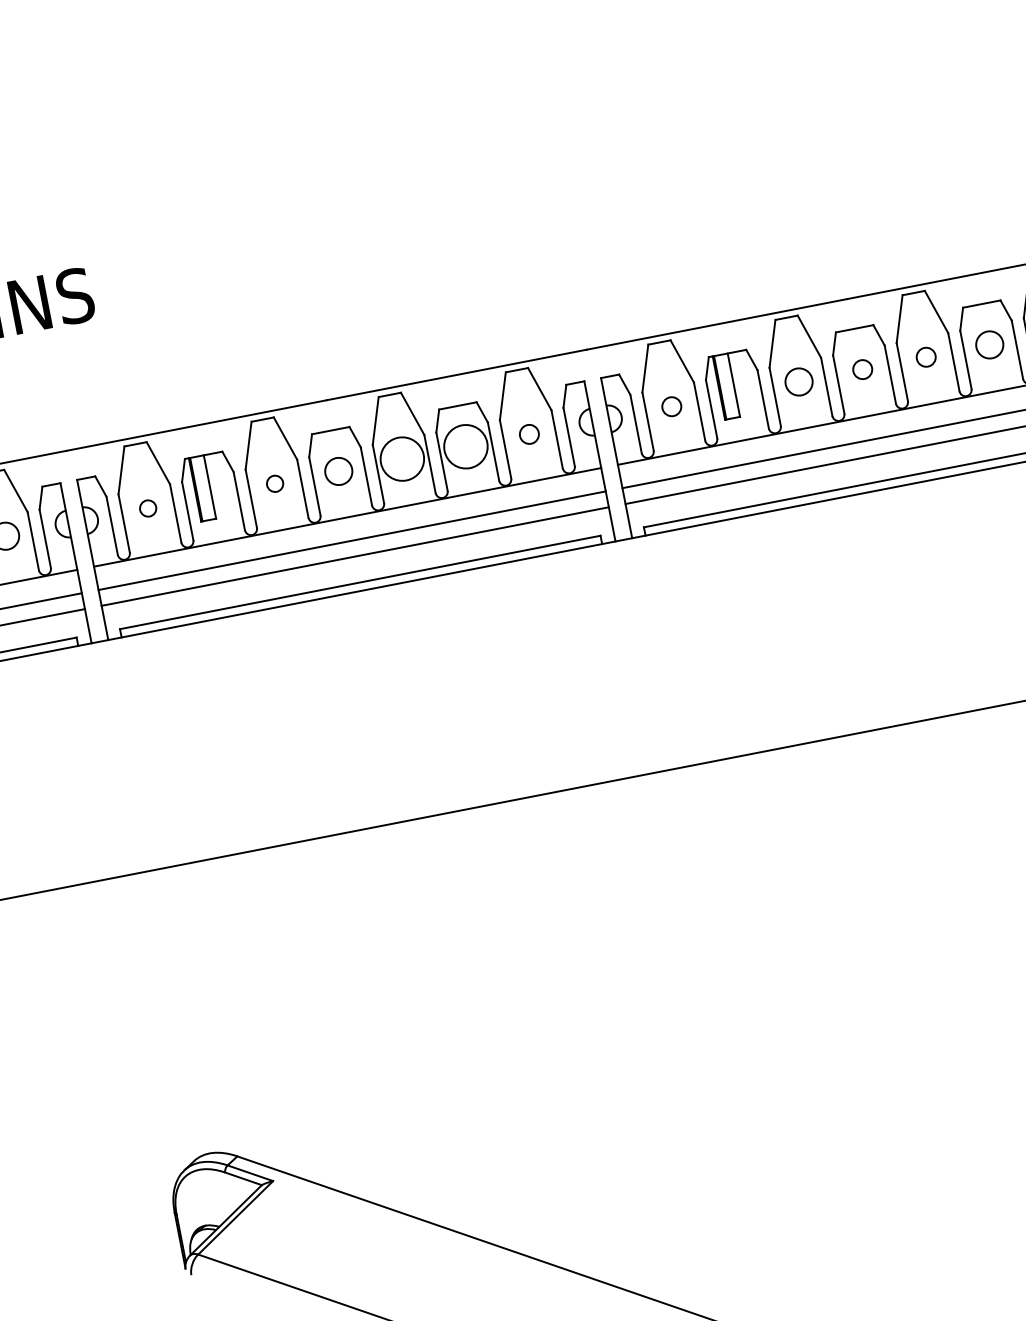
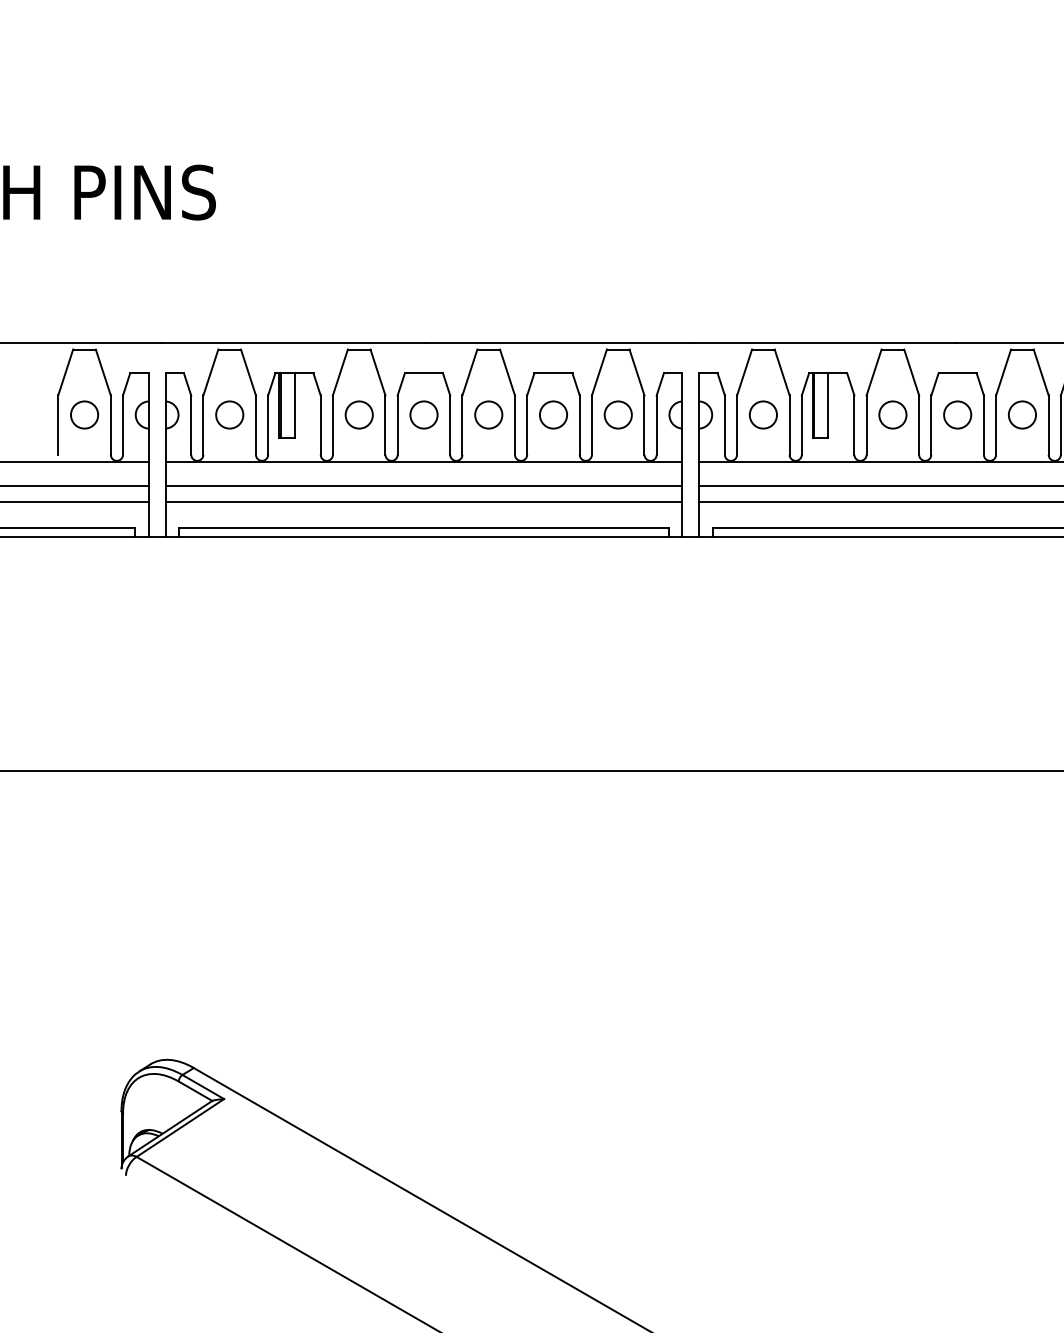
circle: (926, 356) -> (1022, 414), size x1.43
circle: (862, 369) -> (957, 414), size x1.43
circle: (670, 406) -> (762, 414), size x1.43
circle: (528, 434) -> (617, 414), size x1.43
circle: (465, 446) -> (553, 414), size x0.62
circle: (401, 458) -> (488, 414), size x0.62
circle: (274, 483) -> (358, 414), size x1.67
circle: (147, 508) -> (229, 414), size x1.67

